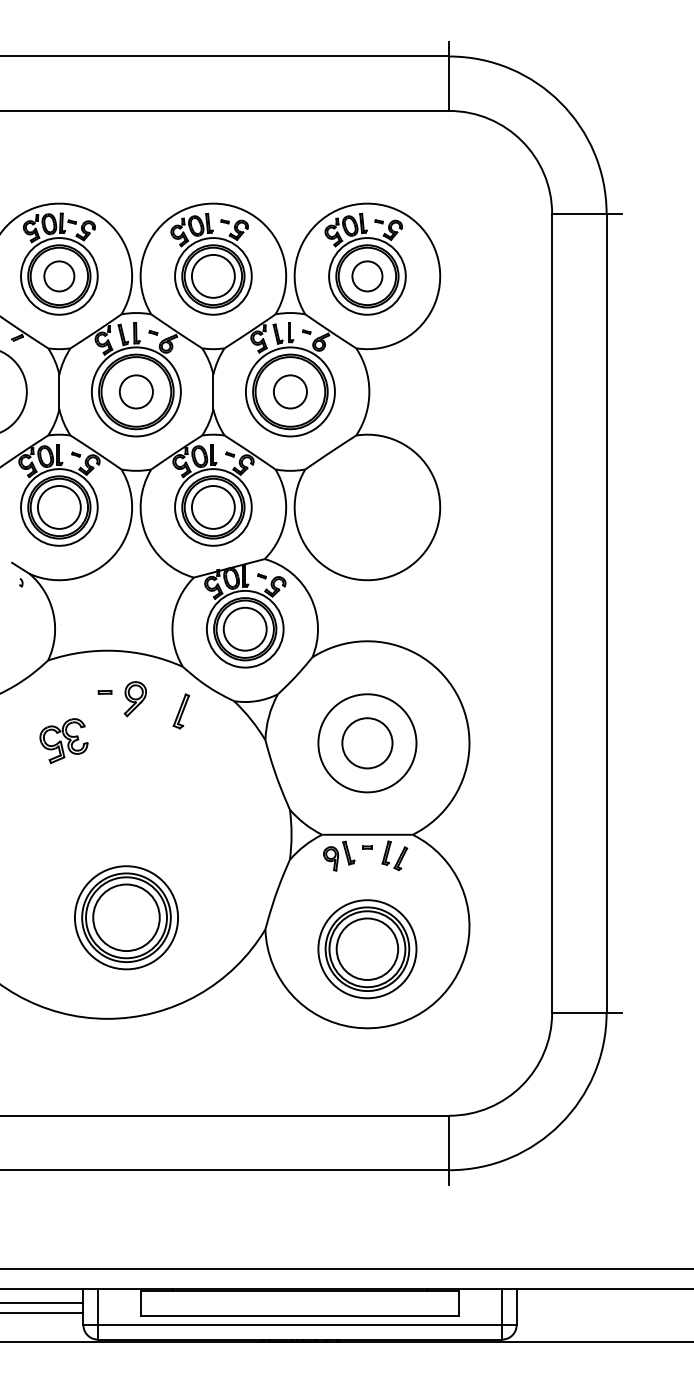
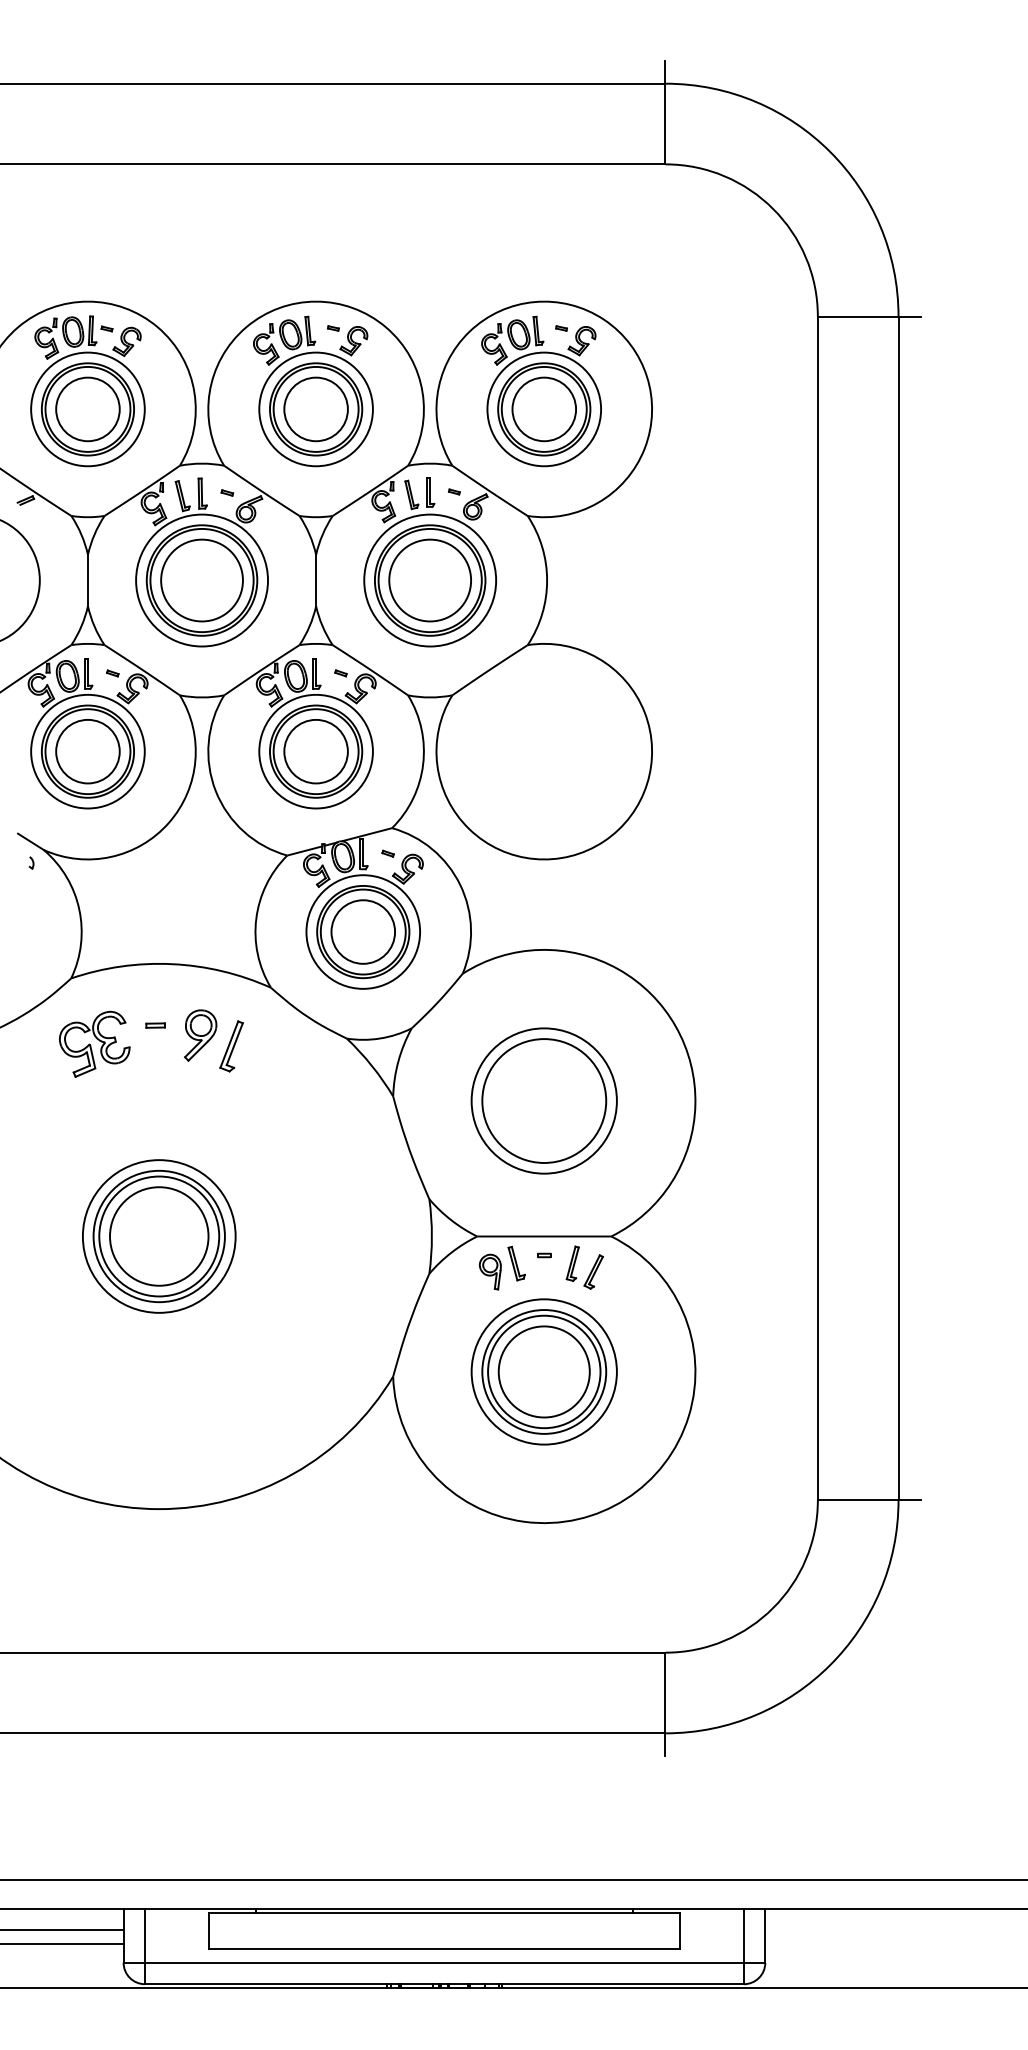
circle: (58, 275) -> (86, 408), size x1.43
circle: (366, 275) -> (542, 408), size x1.43
circle: (136, 391) -> (202, 579), size x1.67
circle: (290, 391) -> (430, 579), size x1.67
part: (180, 711) -> (230, 1046), moved
part: (63, 741) -> (94, 1044), moved
circle: (367, 743) -> (544, 1101), size x1.67
part: (126, 917) -> (159, 1236), moved
part: (367, 949) -> (544, 1372), moved

